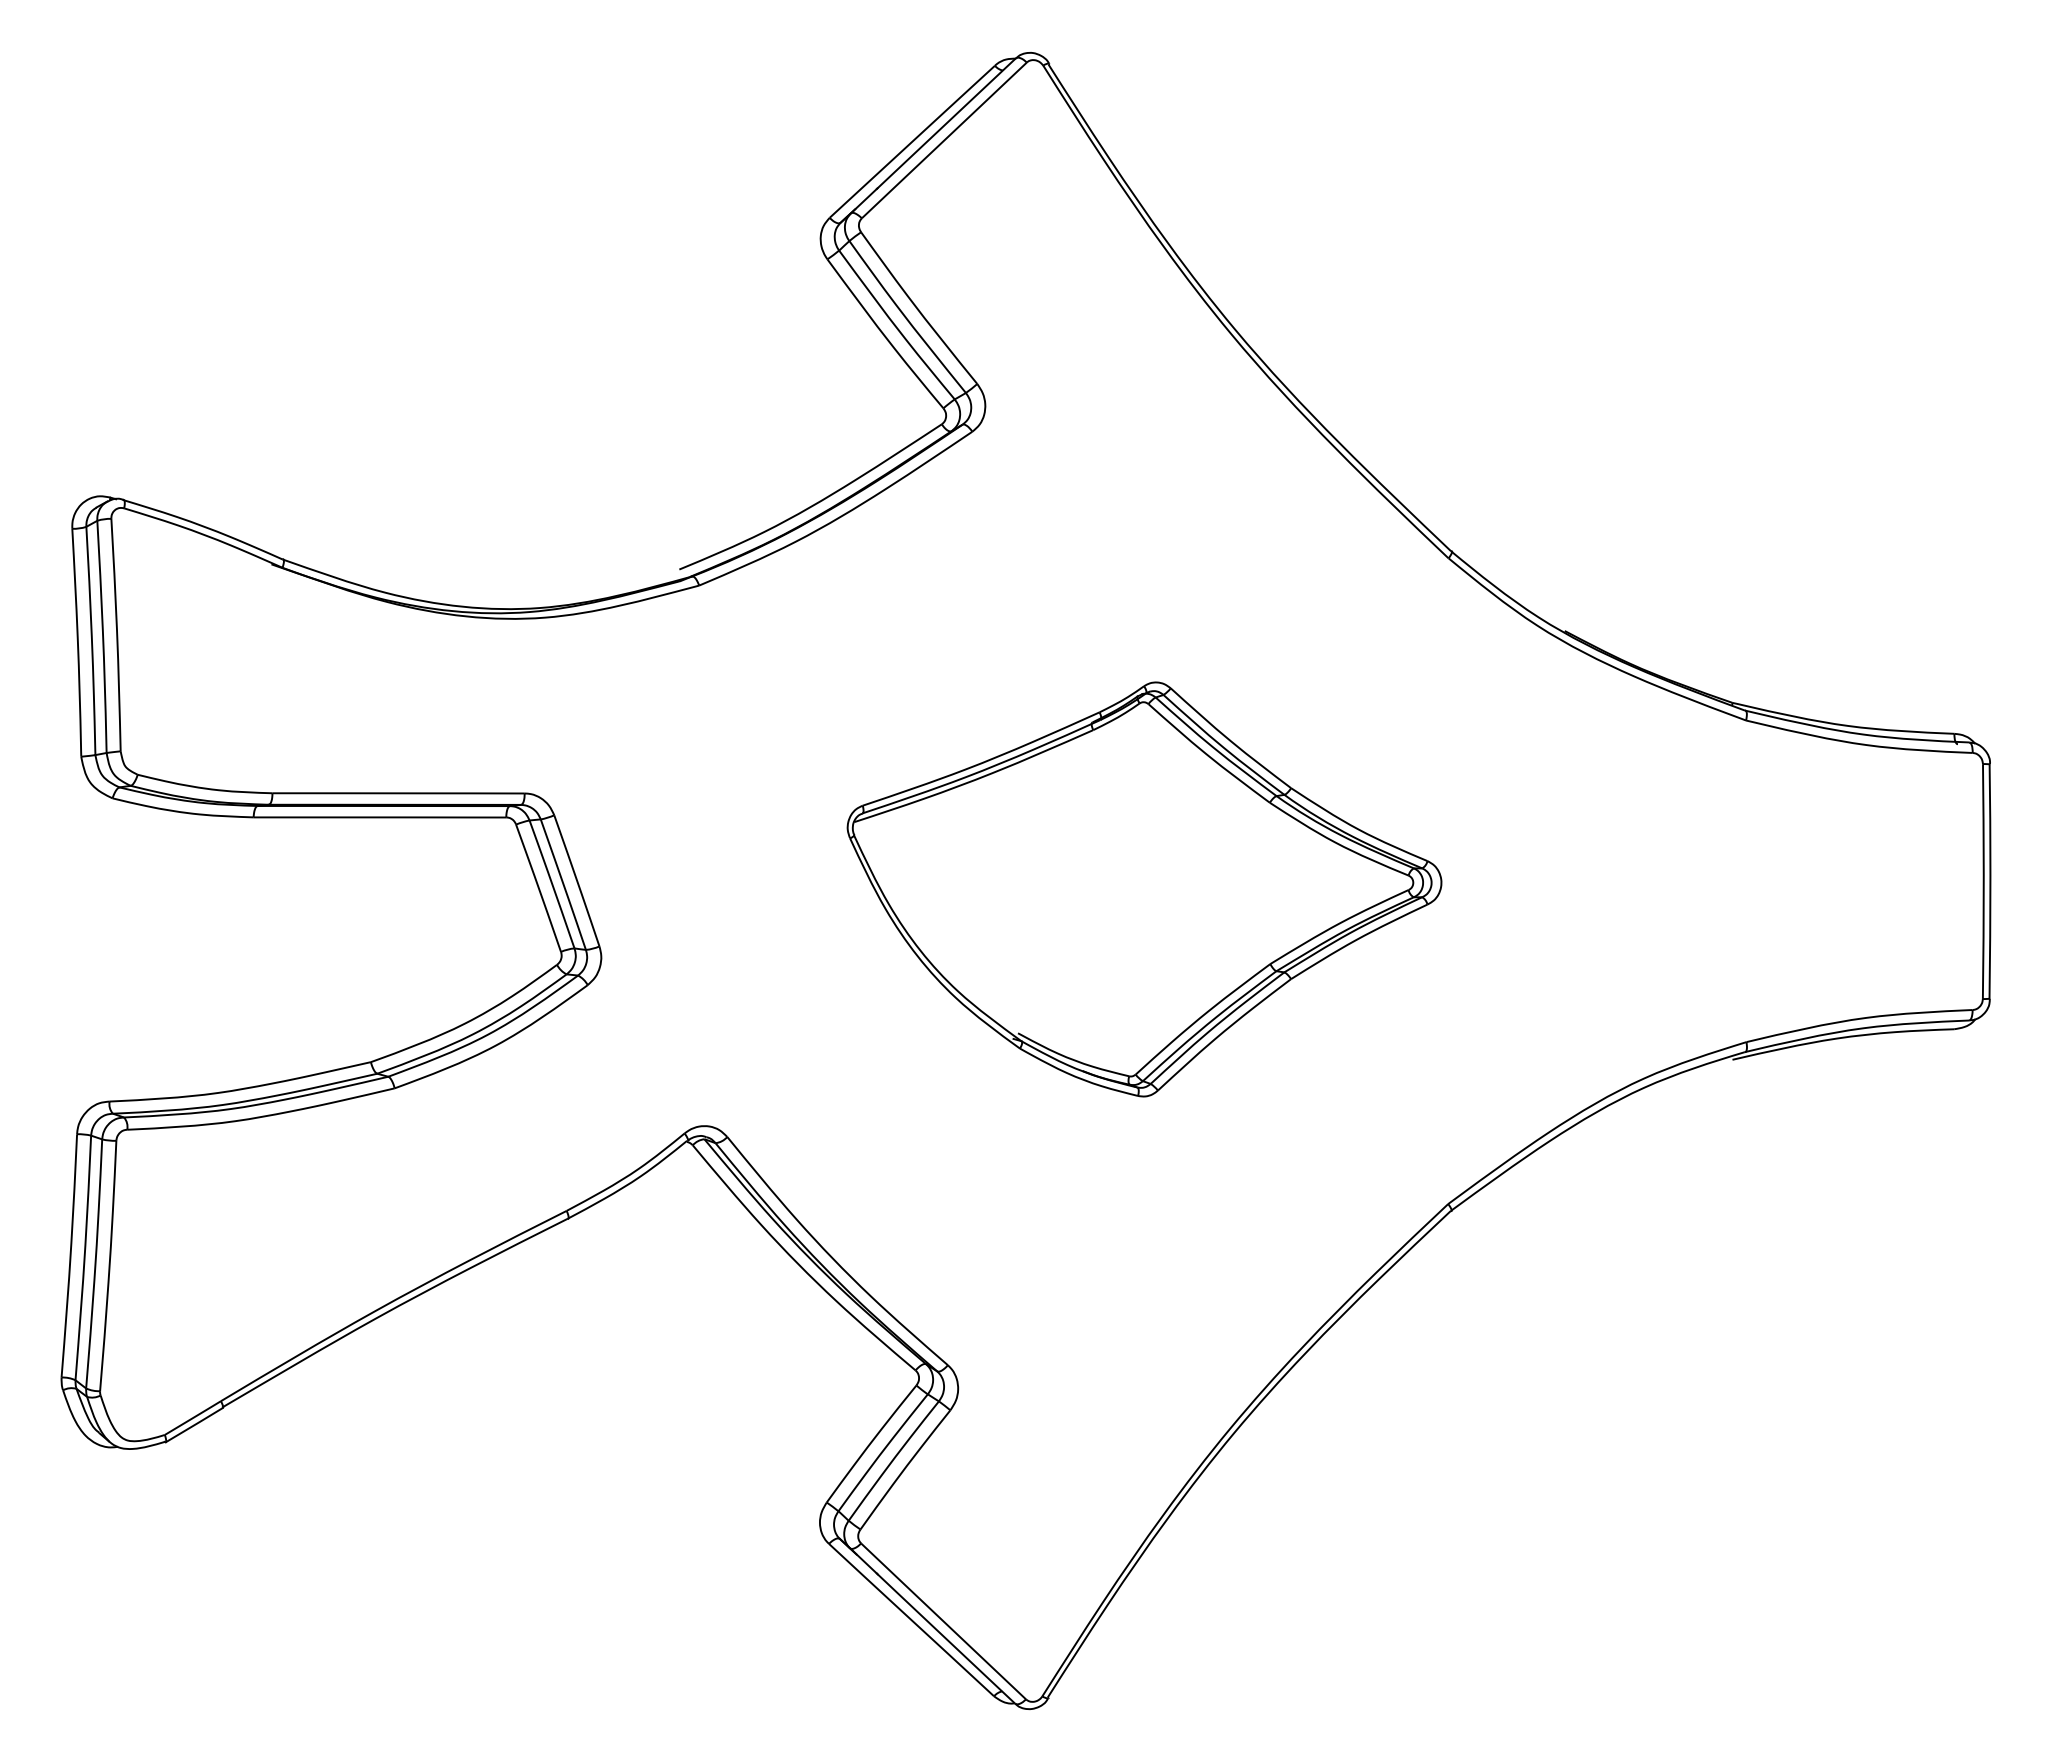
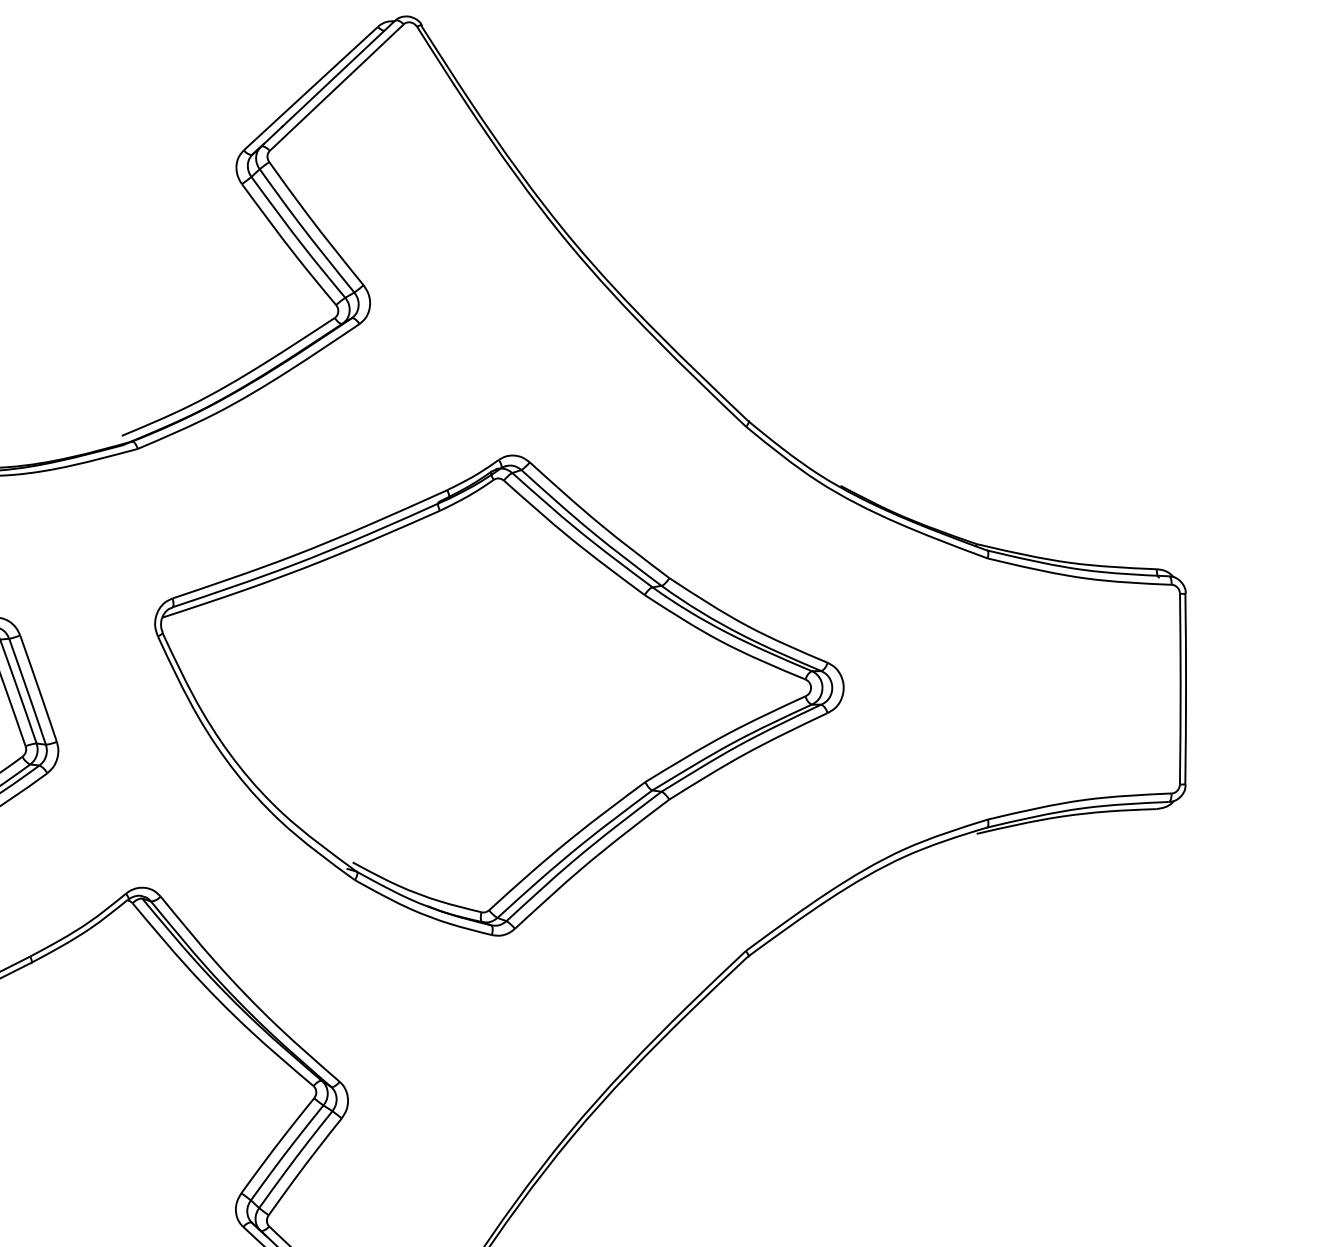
part: (1144, 889) -> (499, 695), size x1.43

